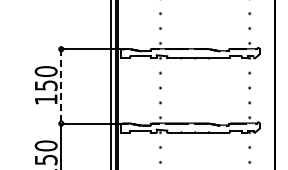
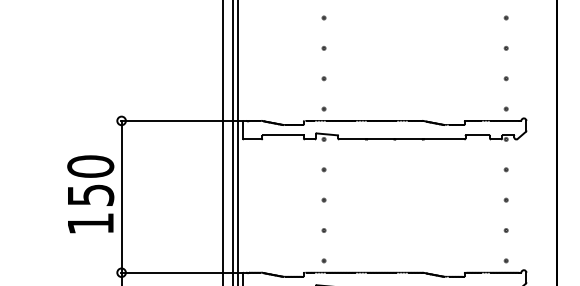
line: (61, 86) -> (121, 197), dashed -> solid

